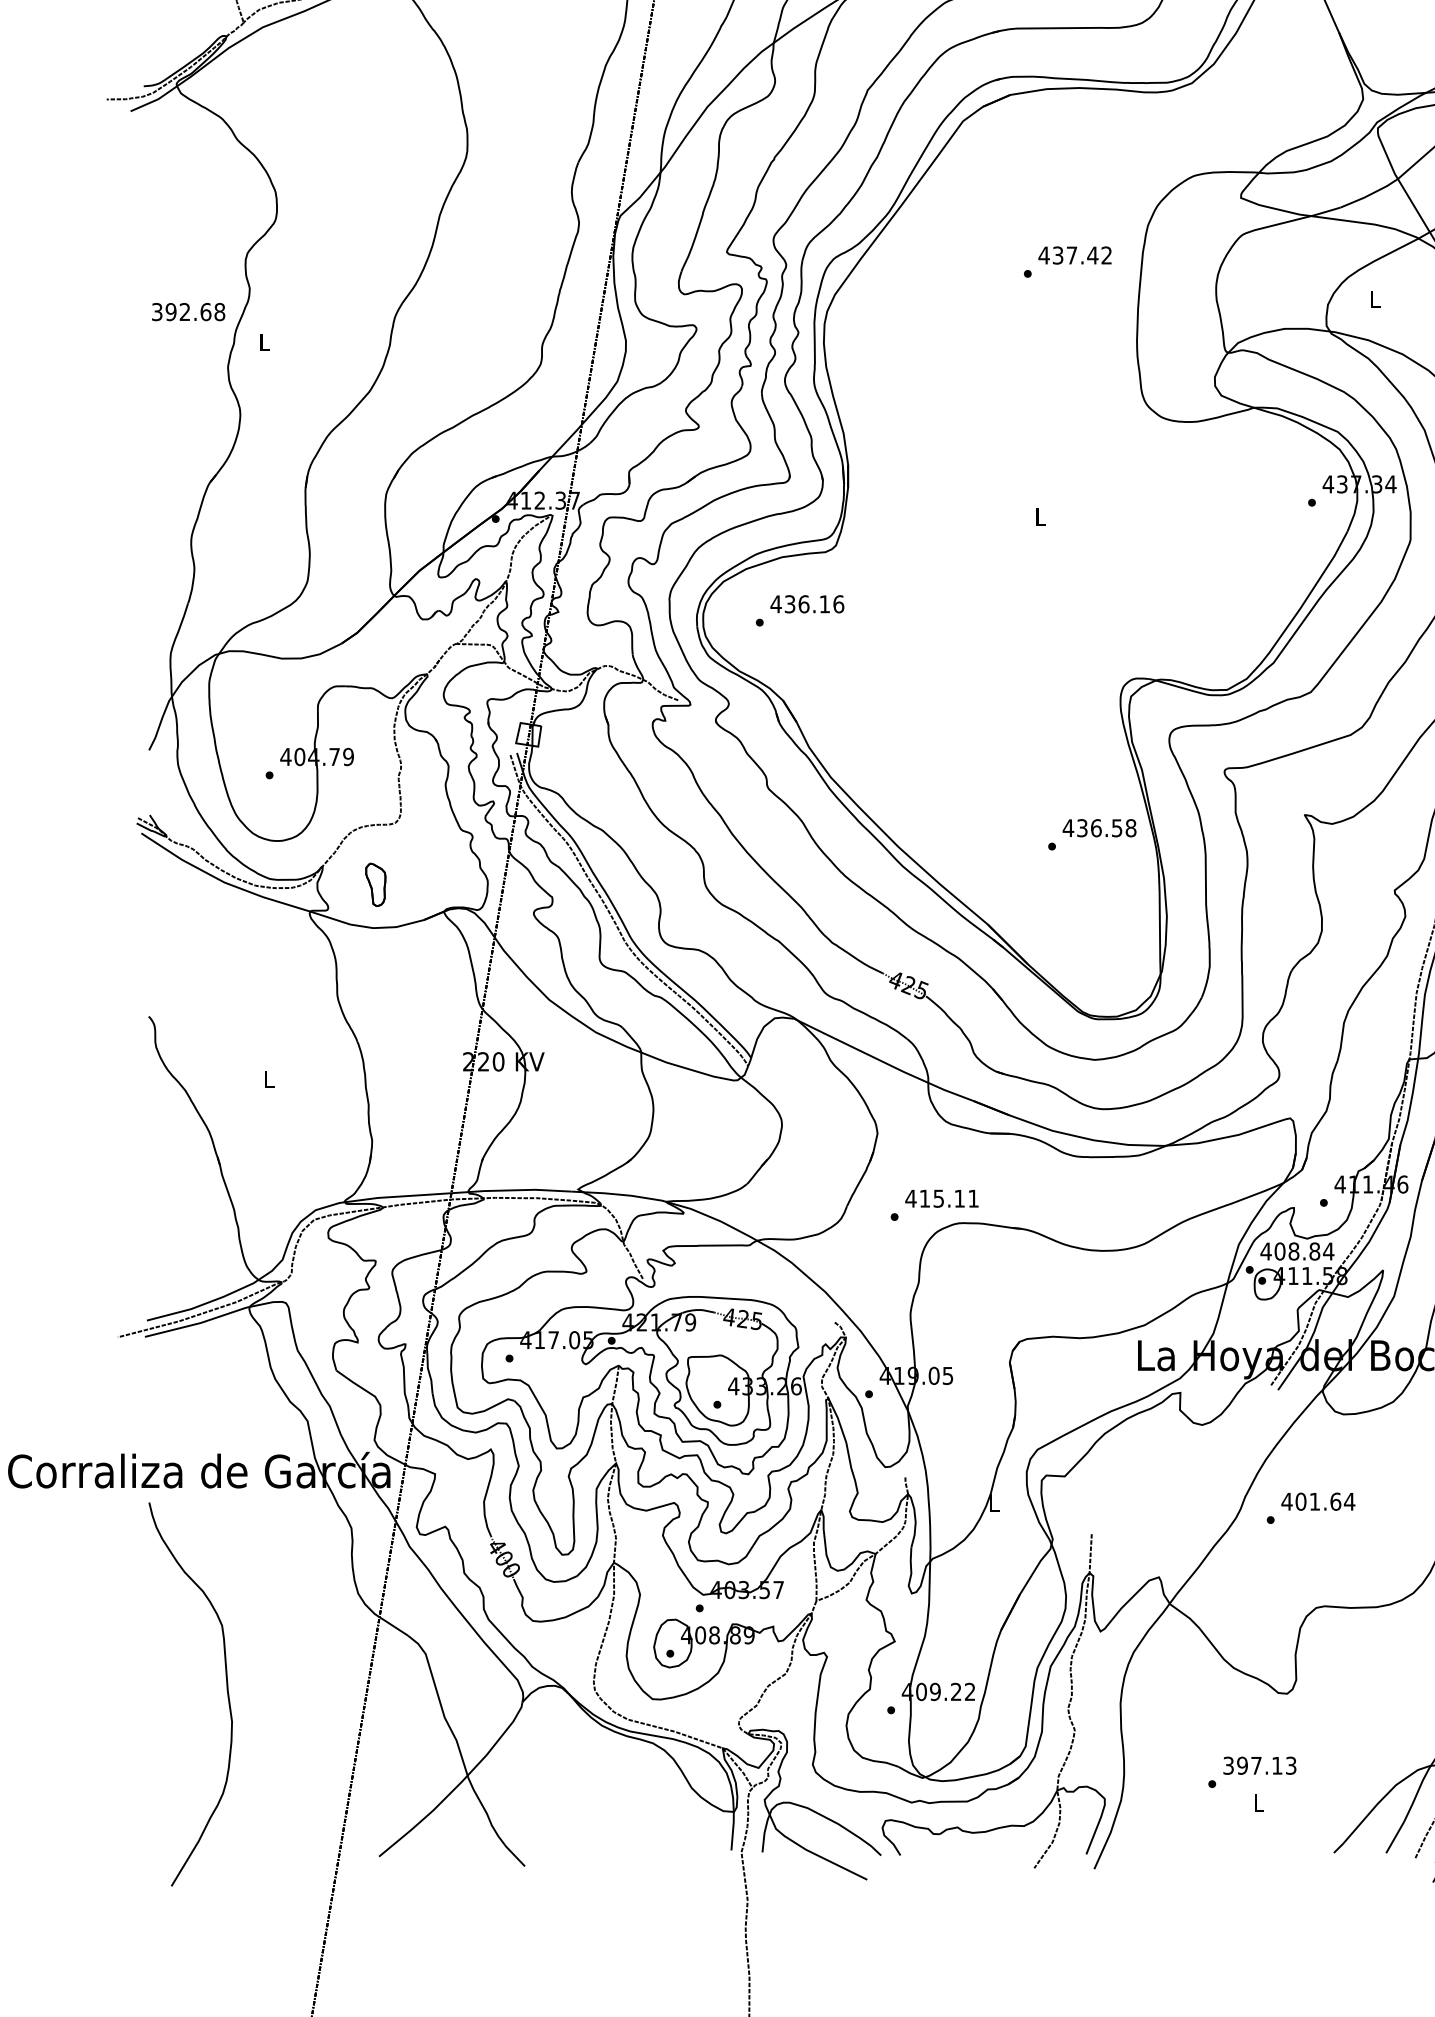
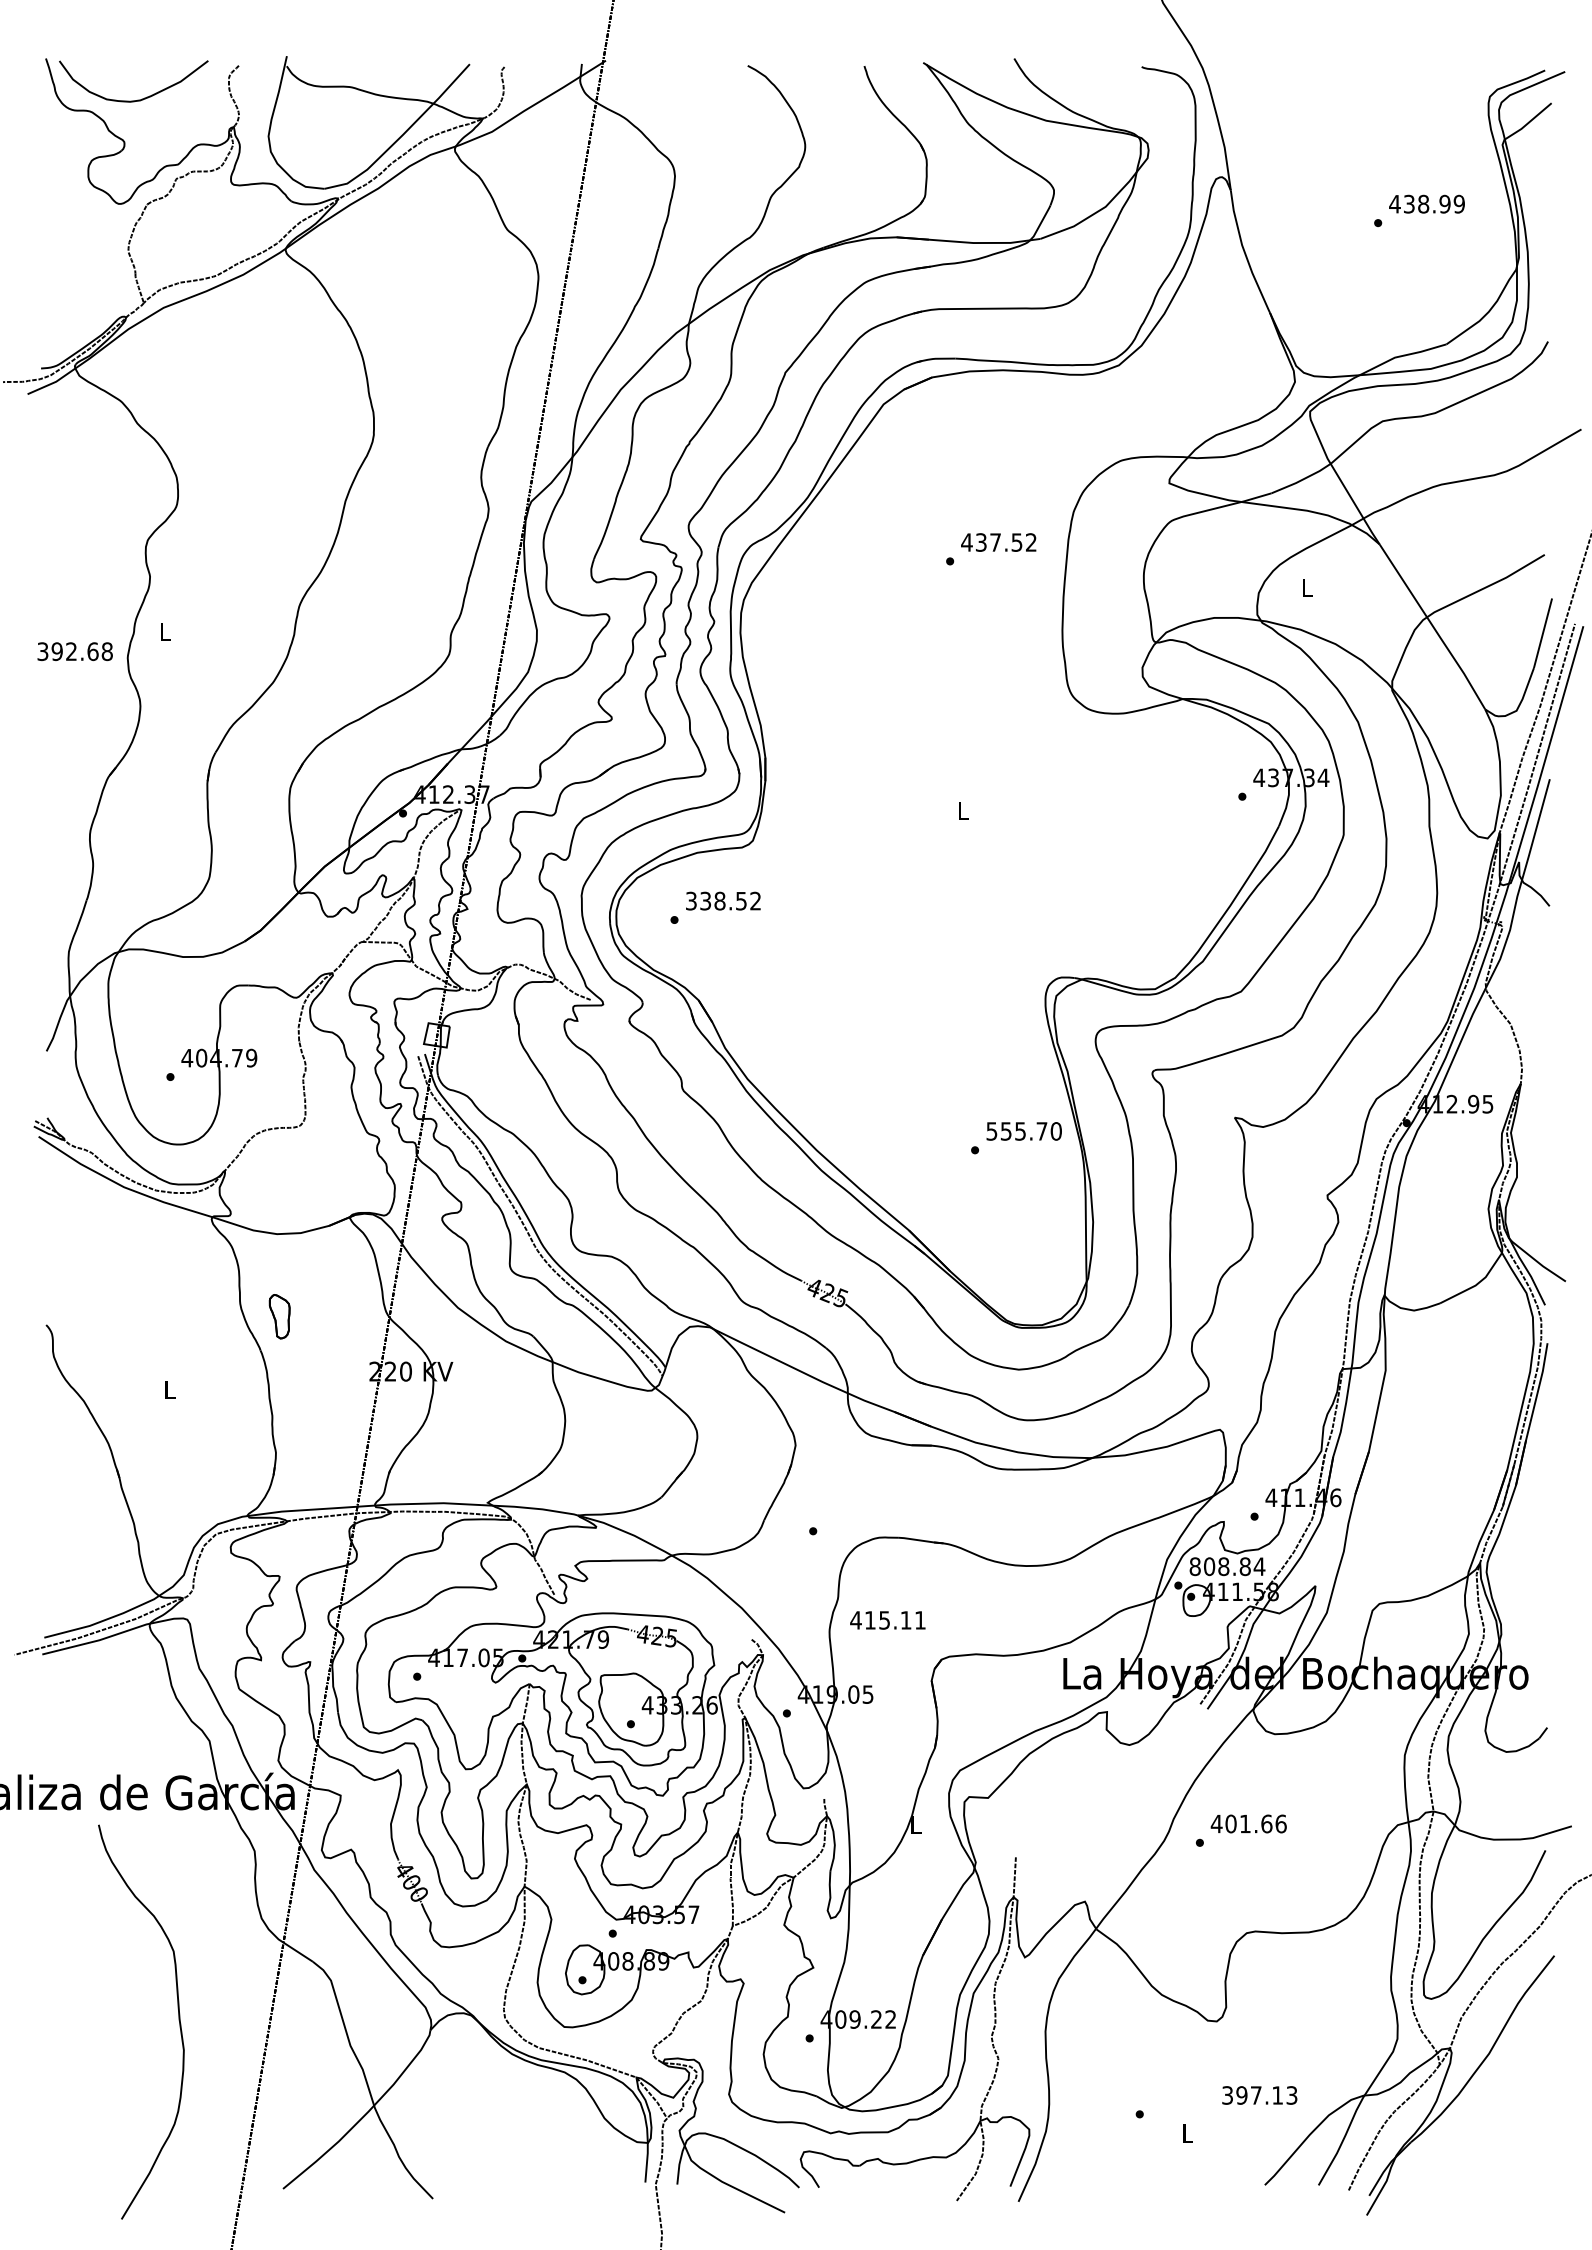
text: (1092, 255) -> (1016, 542), 437.42 -> 437.52
text: (187, 311) -> (74, 651), moved
text: (807, 603) -> (723, 900), 436.16 -> 338.52
text: (1099, 828) -> (1023, 1131), 436.58 -> 555.70
part: (375, 884) -> (279, 1316), moved
text: (941, 1198) -> (887, 1620), moved
text: (1266, 1251) -> (1195, 1566), 408.84 -> 808.84
text: (1349, 1501) -> (1280, 1823), 401.64 -> 401.66
curve: (226, 1692) -> (178, 2020), moved
text: (1259, 1765) -> (1259, 2095), moved

